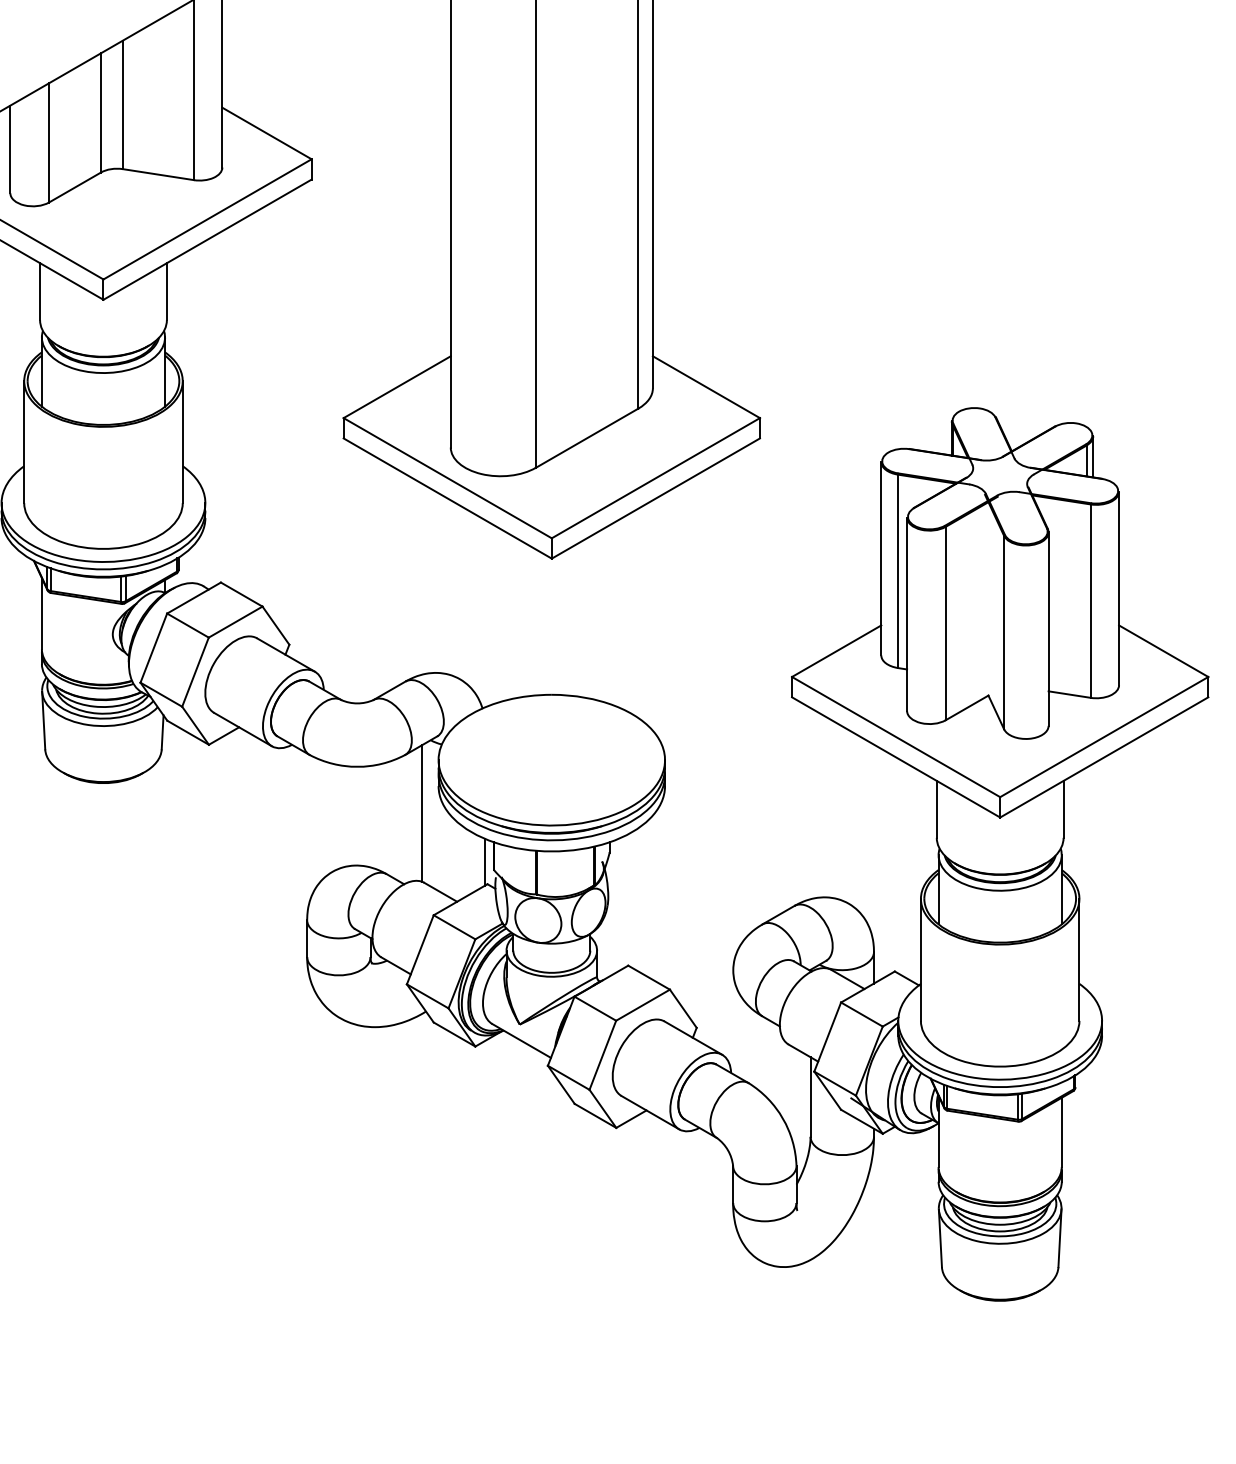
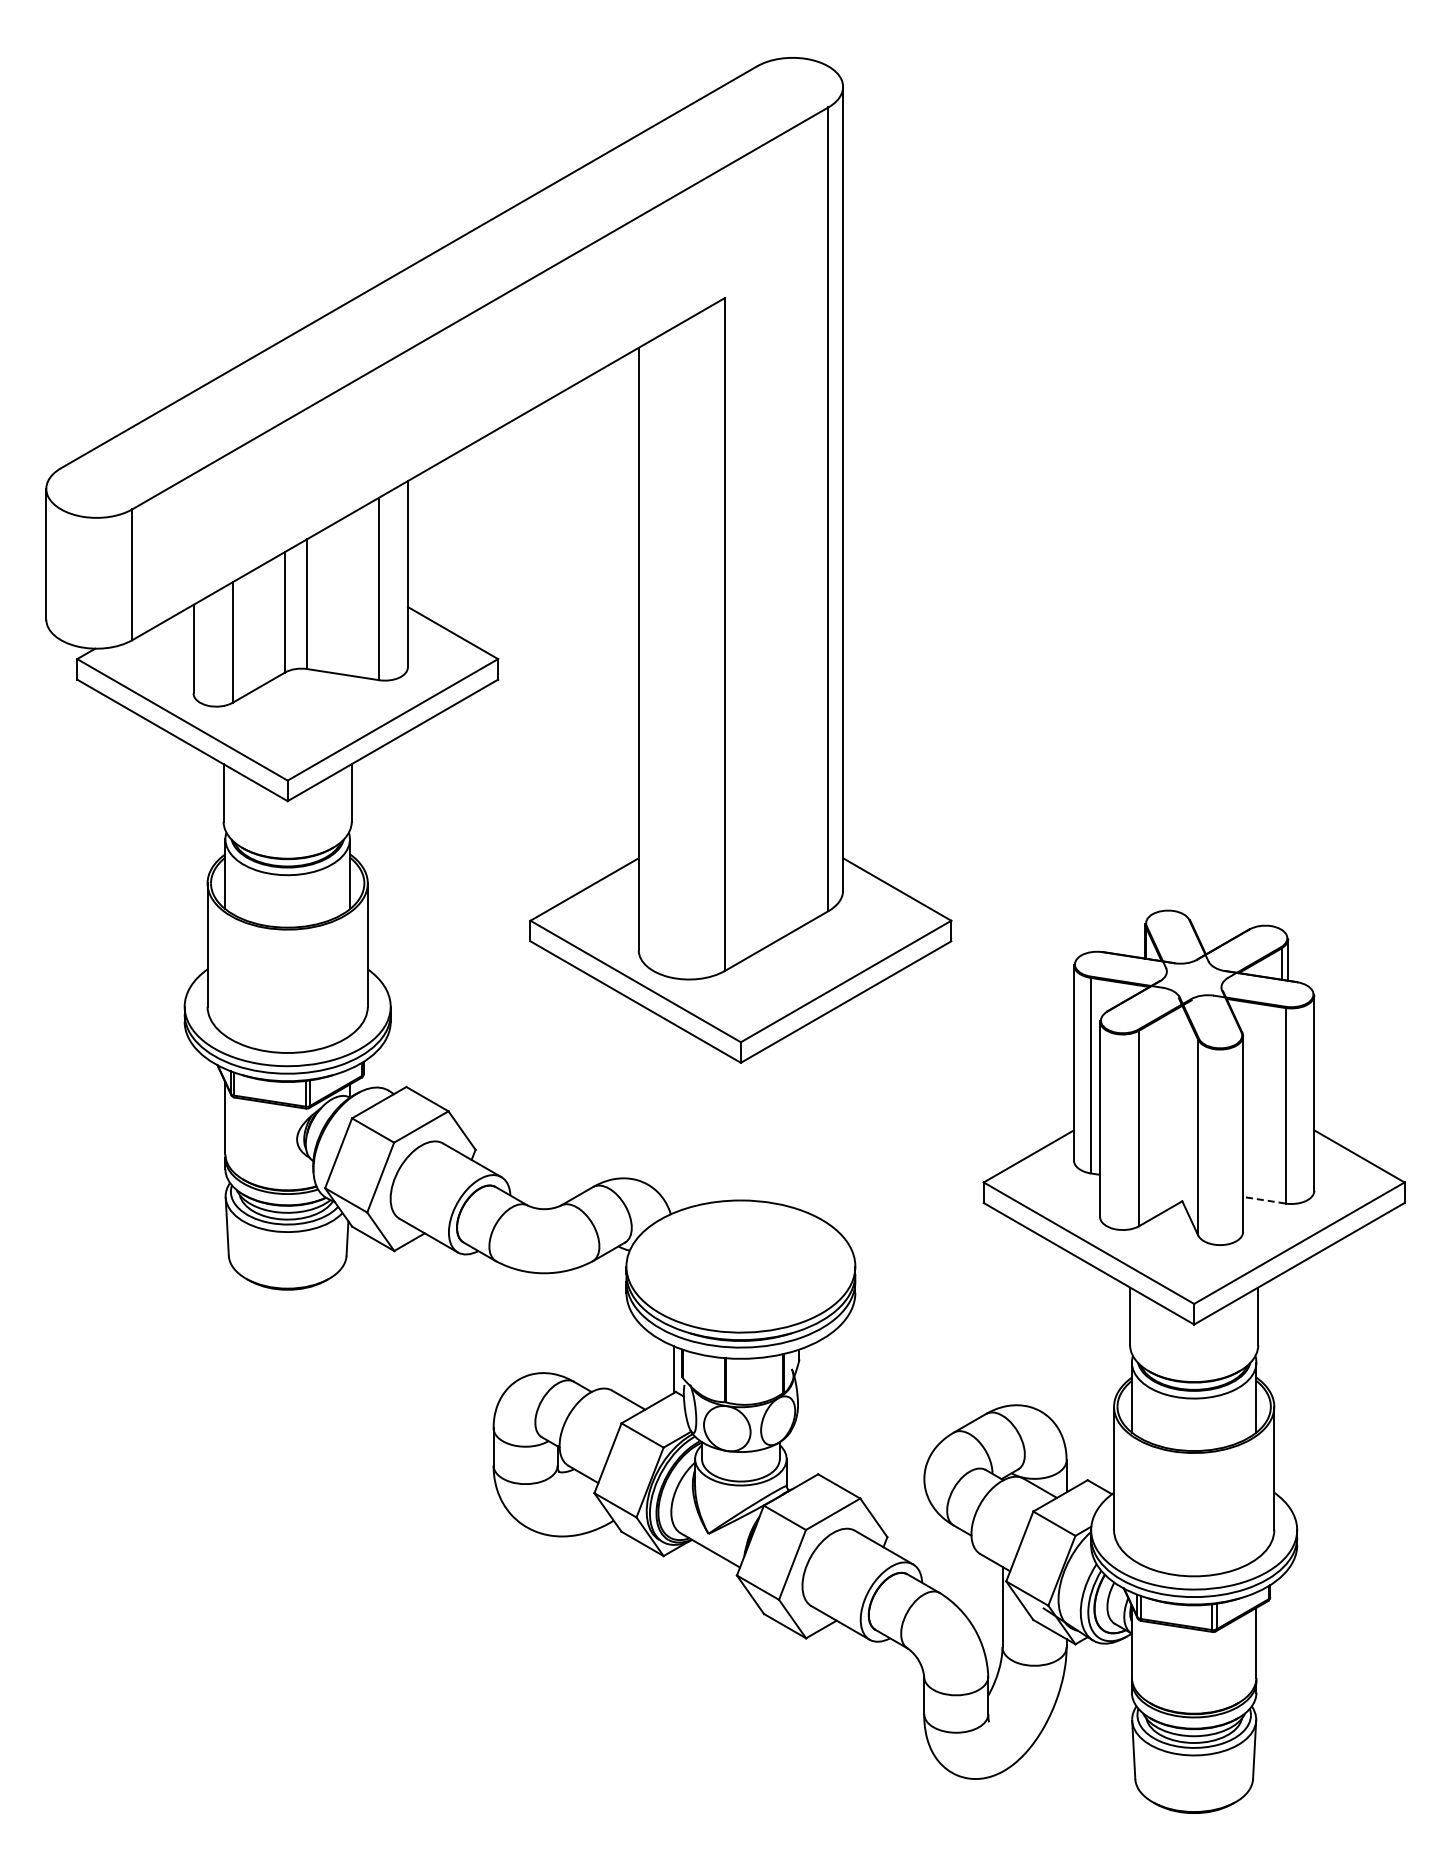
line: (1068, 694) -> (1263, 1200), solid -> dashed
line: (421, 813) -> (609, 1320), removed

